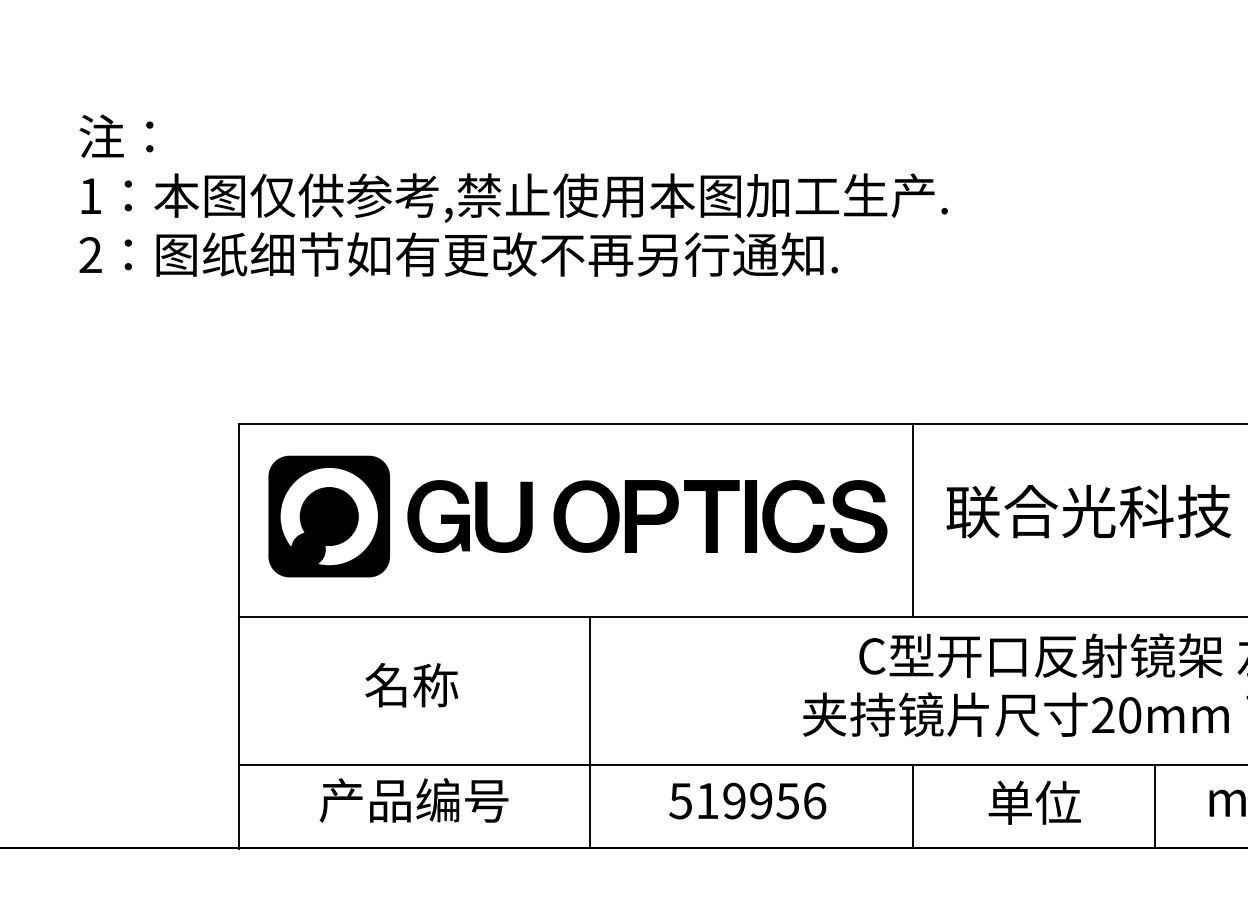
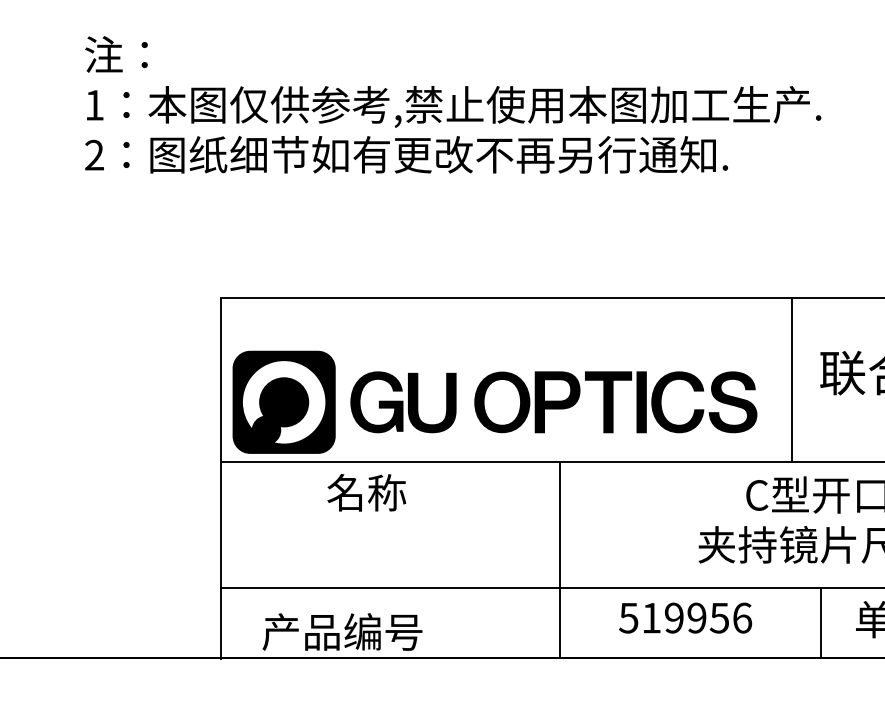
part: (577, 516) -> (494, 402), moved
text: (411, 685) -> (366, 492), moved
line: (589, 732) -> (559, 559), moved
text: (413, 800) -> (341, 632), moved
text: (747, 800) -> (685, 617), moved
line: (913, 806) -> (821, 622), moved

